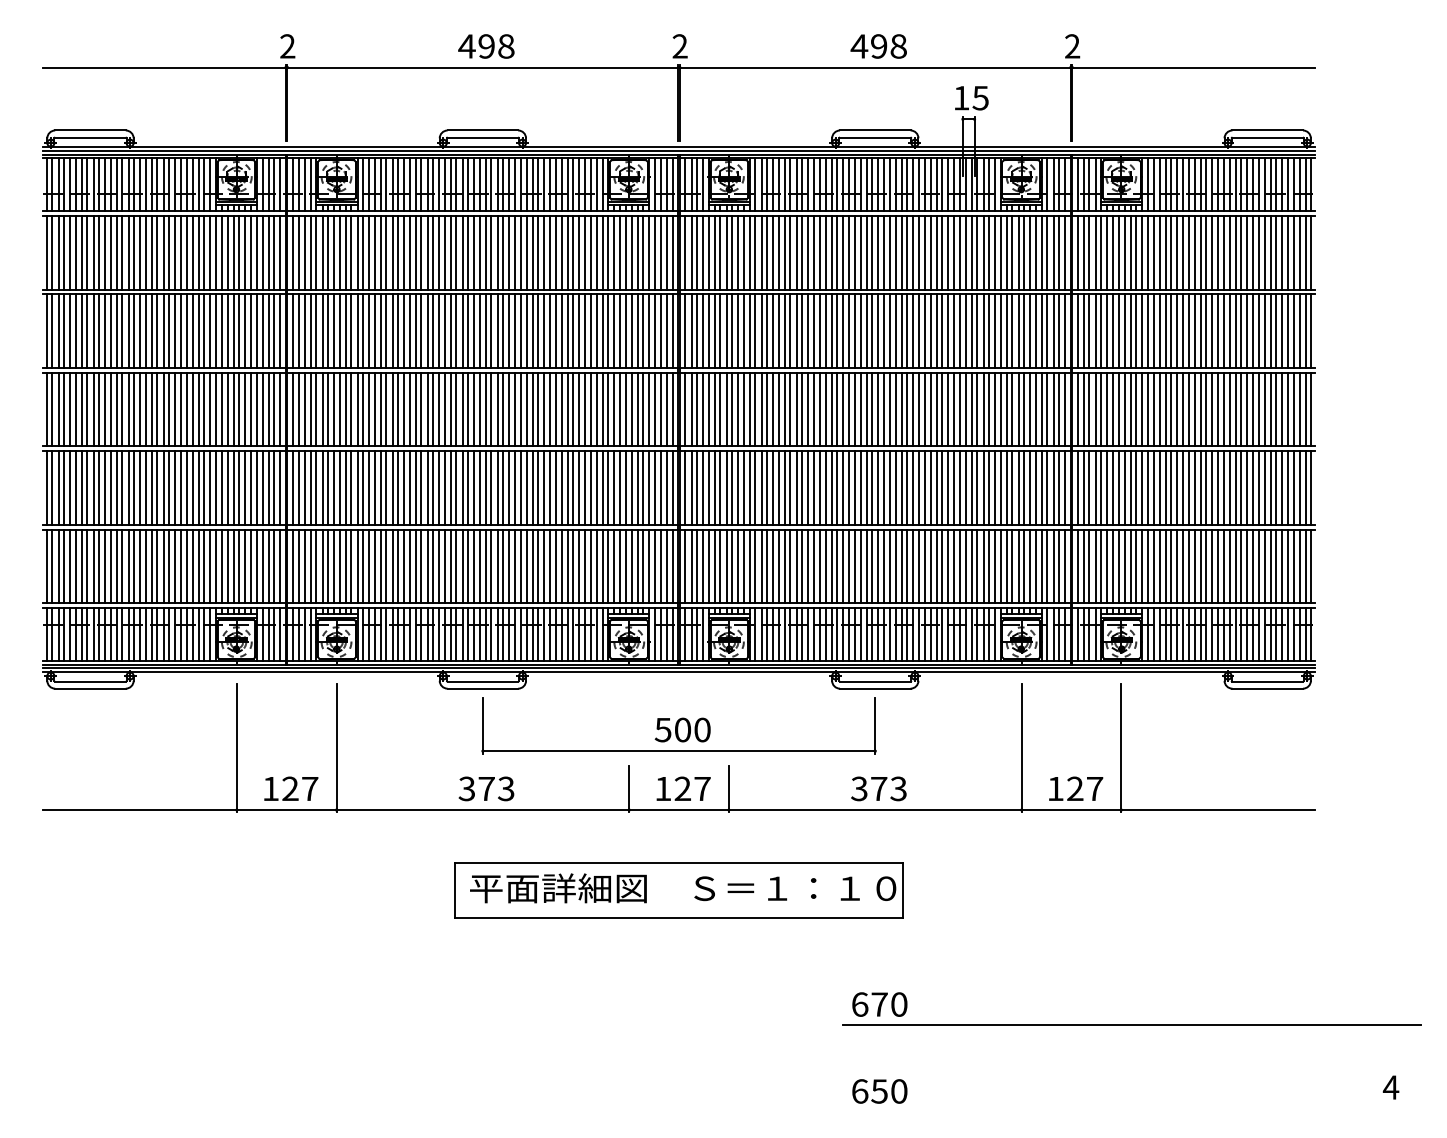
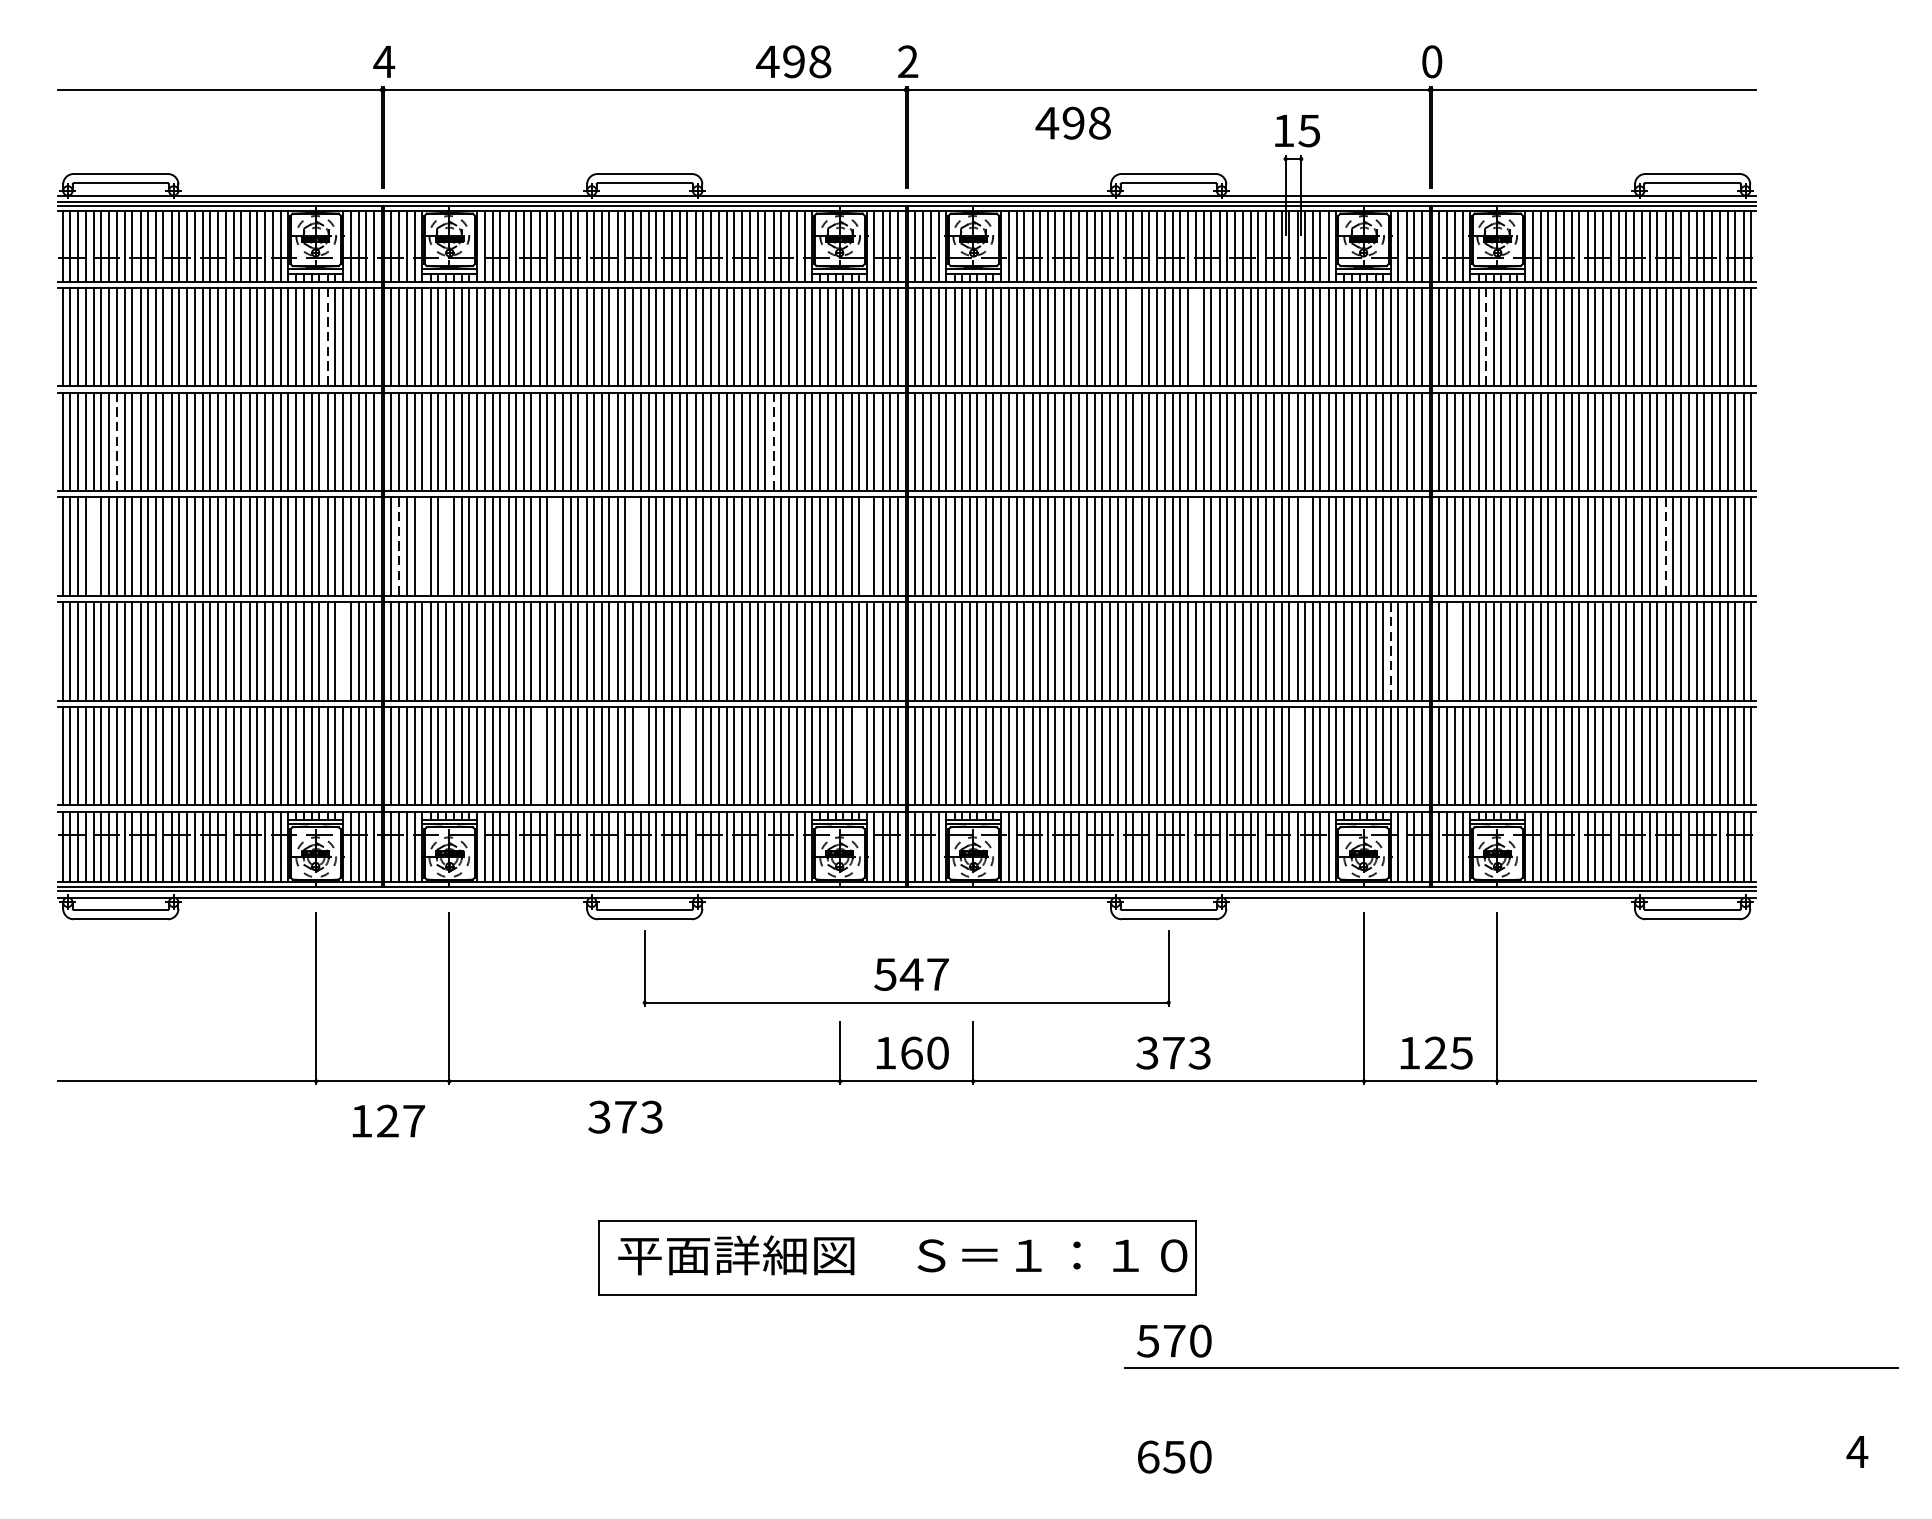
text: (287, 46) -> (383, 61), 2 -> 4
text: (486, 46) -> (793, 61), moved
text: (878, 46) -> (1072, 123), moved
text: (1072, 46) -> (1431, 61), 2 -> 0
line: (245, 252) -> (327, 336), solid -> dashed
line: (848, 252) -> (1132, 336), removed
line: (895, 252) -> (1195, 336), removed
line: (1112, 252) -> (1485, 336), solid -> dashed
line: (87, 331) -> (116, 442), solid -> dashed
line: (579, 331) -> (773, 442), solid -> dashed
line: (70, 409) -> (94, 546), removed
line: (299, 409) -> (399, 546), solid -> dashed
line: (316, 409) -> (422, 546), removed
line: (334, 409) -> (446, 546), removed
line: (415, 409) -> (554, 546), removed
line: (474, 409) -> (633, 546), removed
line: (649, 409) -> (867, 546), removed
line: (895, 409) -> (1195, 546), removed
line: (977, 409) -> (1305, 546), removed
line: (1247, 409) -> (1665, 546), solid -> dashed
line: (257, 487) -> (343, 650), removed
line: (1089, 487) -> (1454, 650), removed
line: (1041, 488) -> (1390, 652), solid -> dashed
line: (404, 566) -> (540, 756), removed
line: (479, 566) -> (640, 756), removed
line: (514, 566) -> (686, 756), removed
line: (643, 566) -> (859, 756), removed
line: (971, 566) -> (1297, 756), removed
text: (692, 729) -> (924, 973), 500 -> 547
text: (291, 788) -> (389, 1120), moved
text: (486, 788) -> (625, 1116), moved
text: (692, 788) -> (924, 1052), 127 -> 160
text: (1094, 789) -> (1461, 1053), 127 -> 125
part: (678, 890) -> (896, 1258), moved
text: (859, 1004) -> (1147, 1340), 670 -> 570

